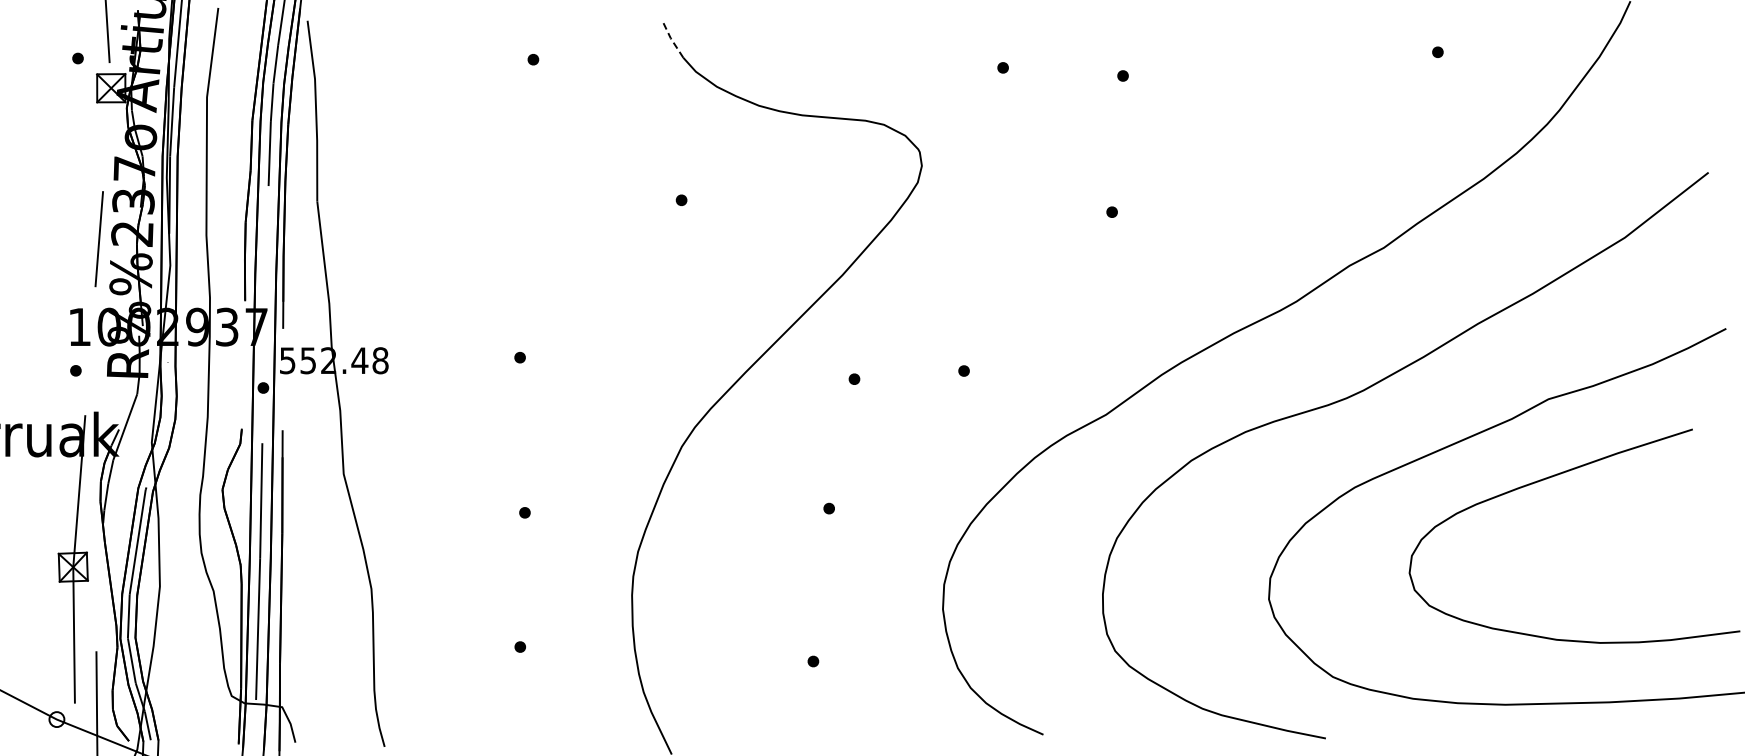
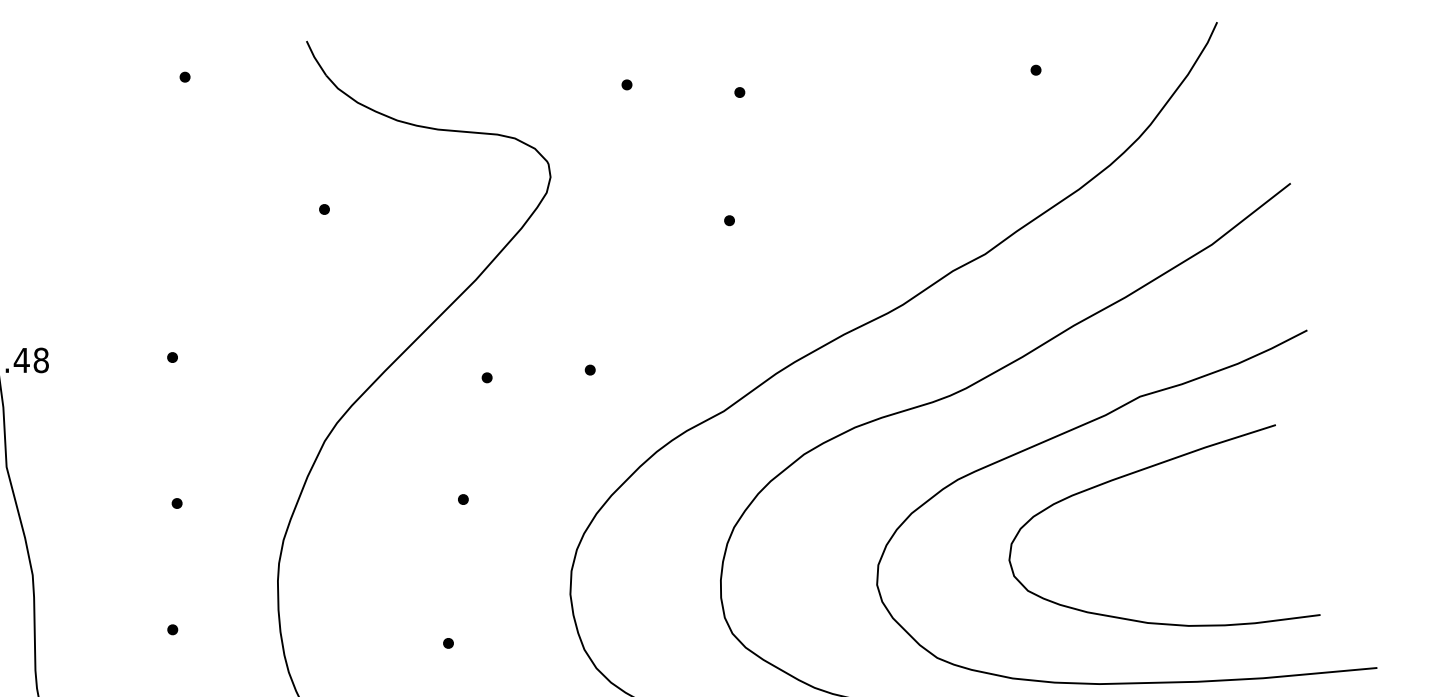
line: (671, 40) -> (315, 59), dashed -> solid

